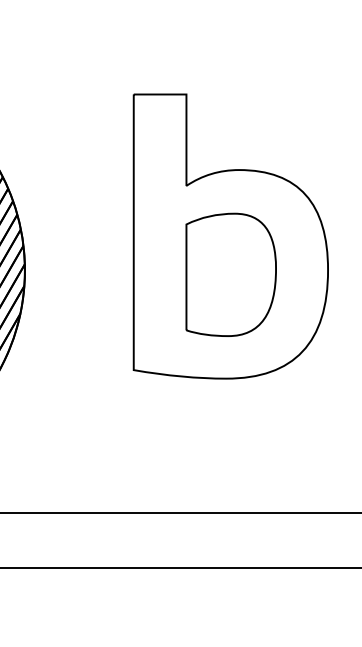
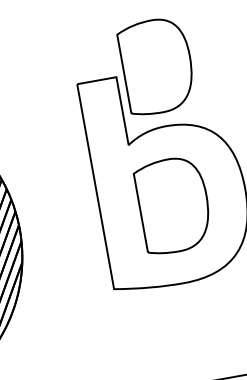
part: (241, 89) -> (156, 66), added

